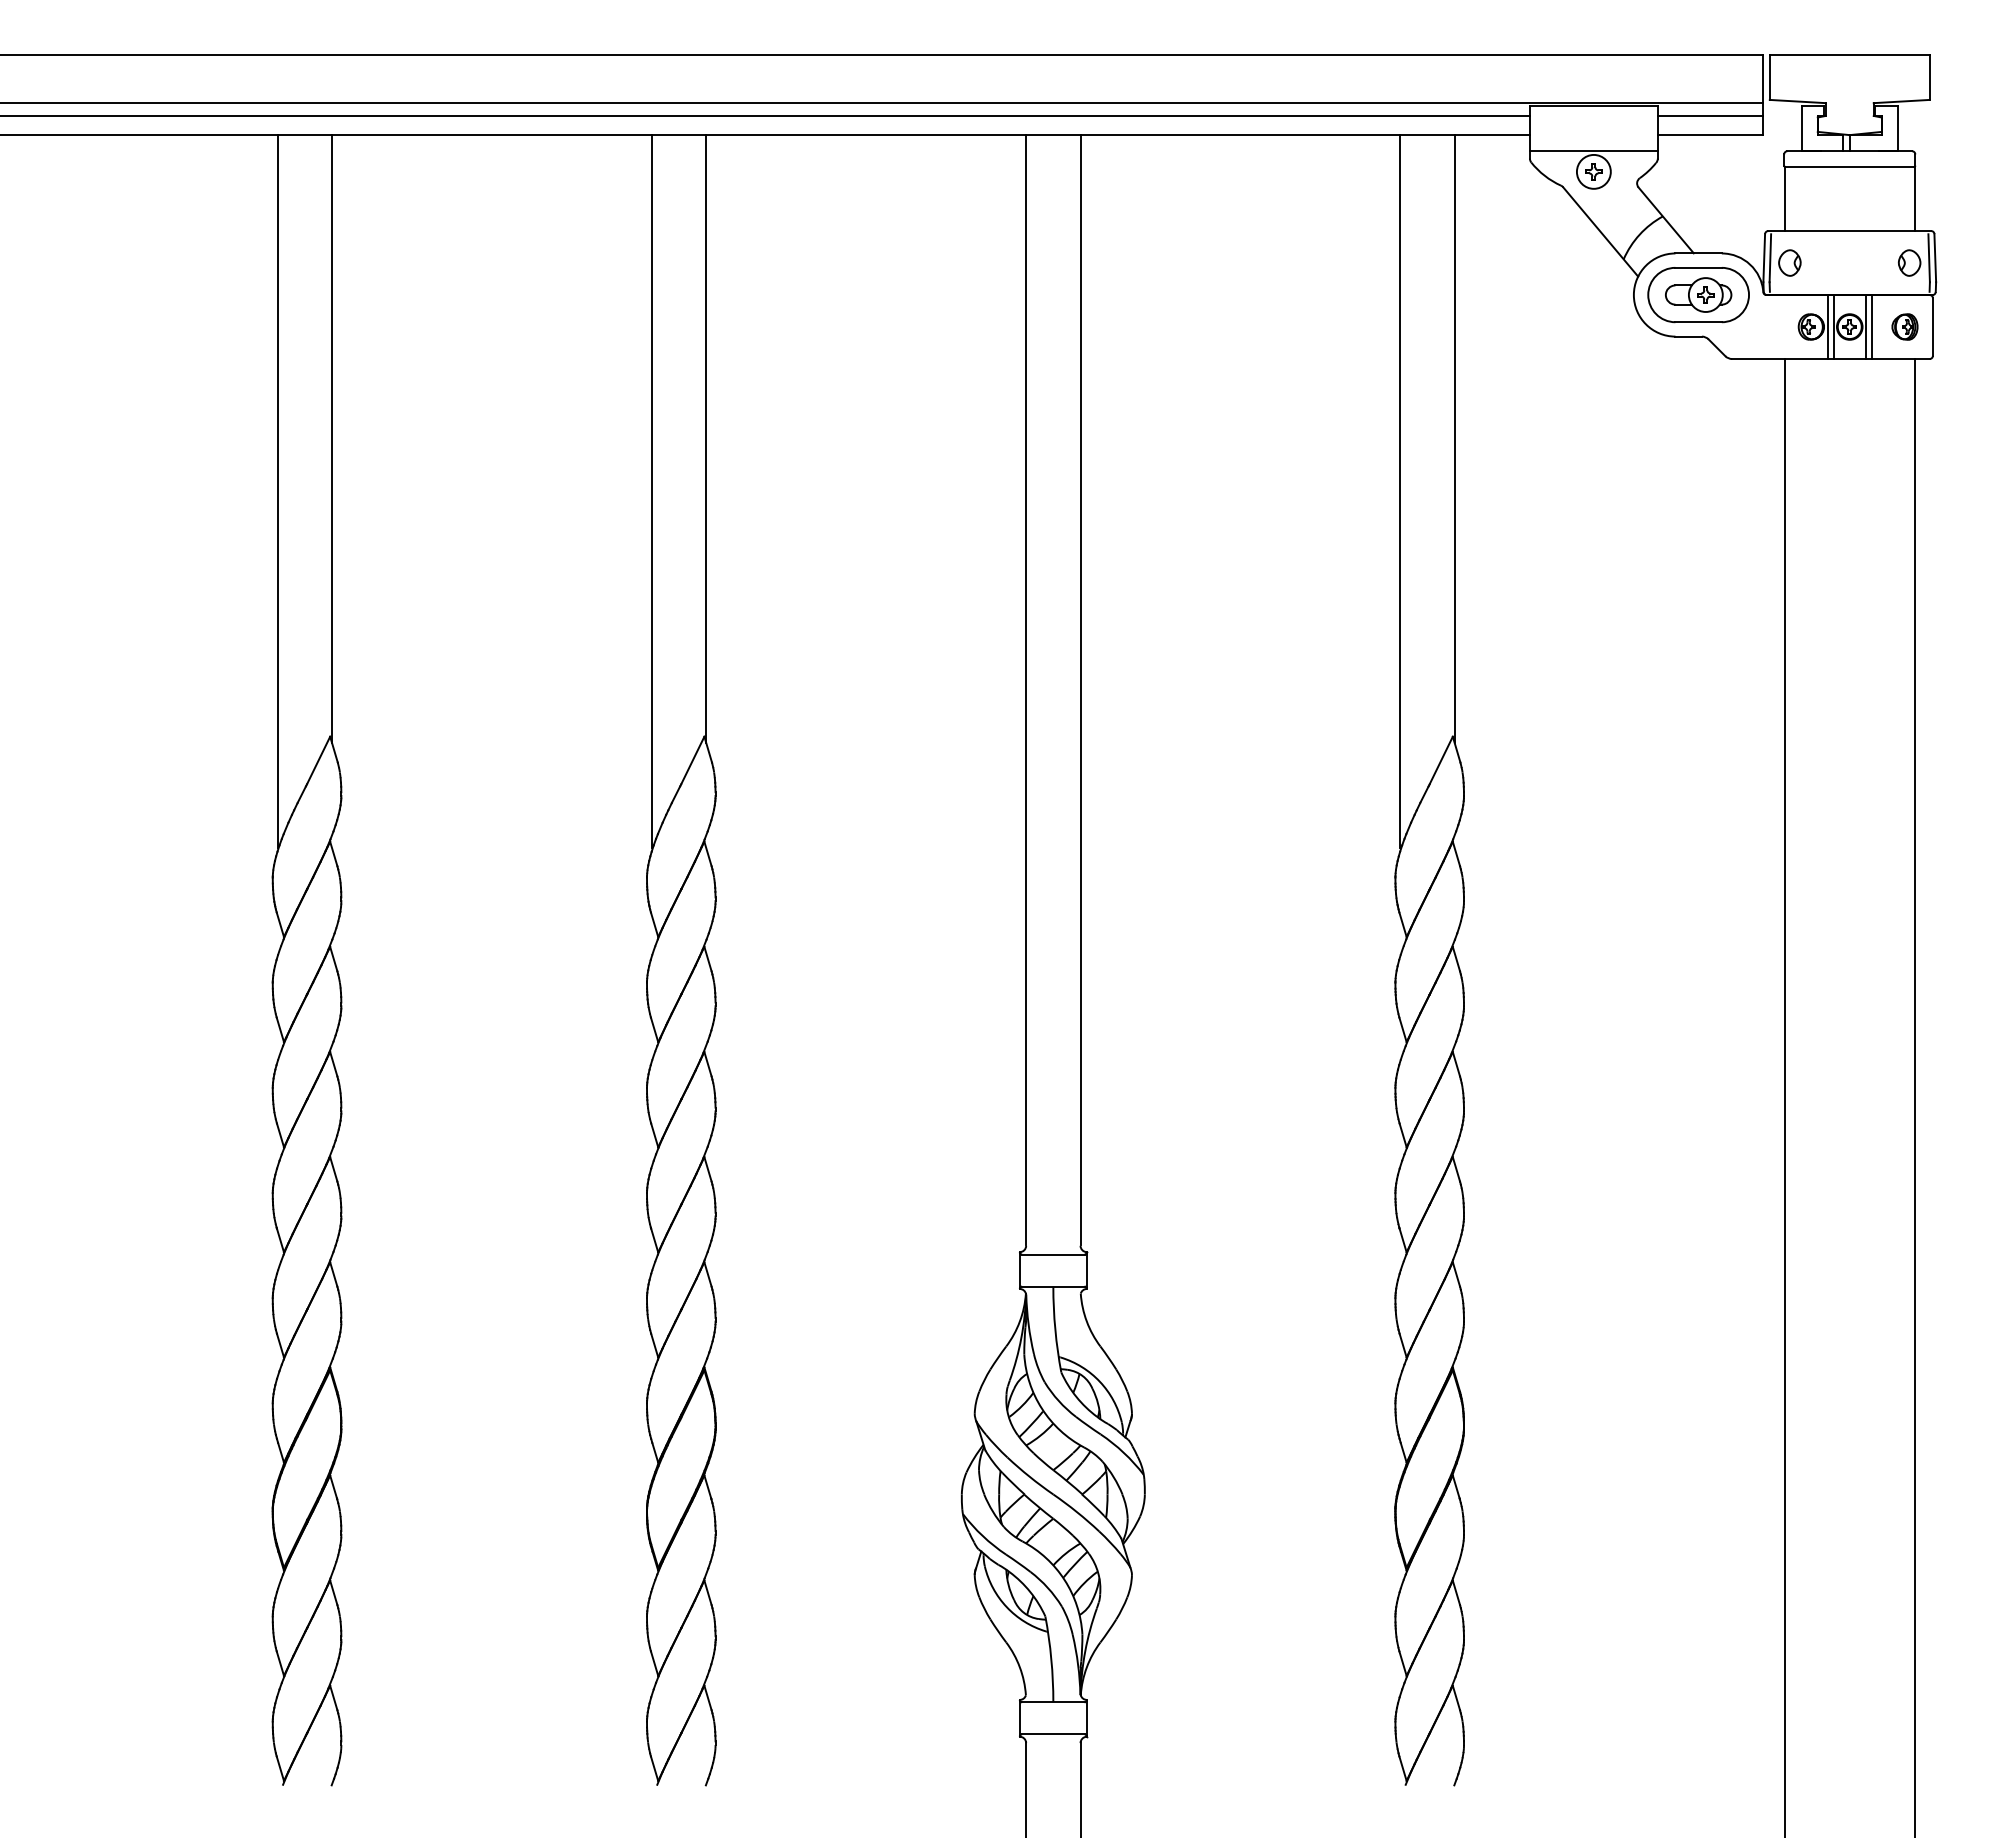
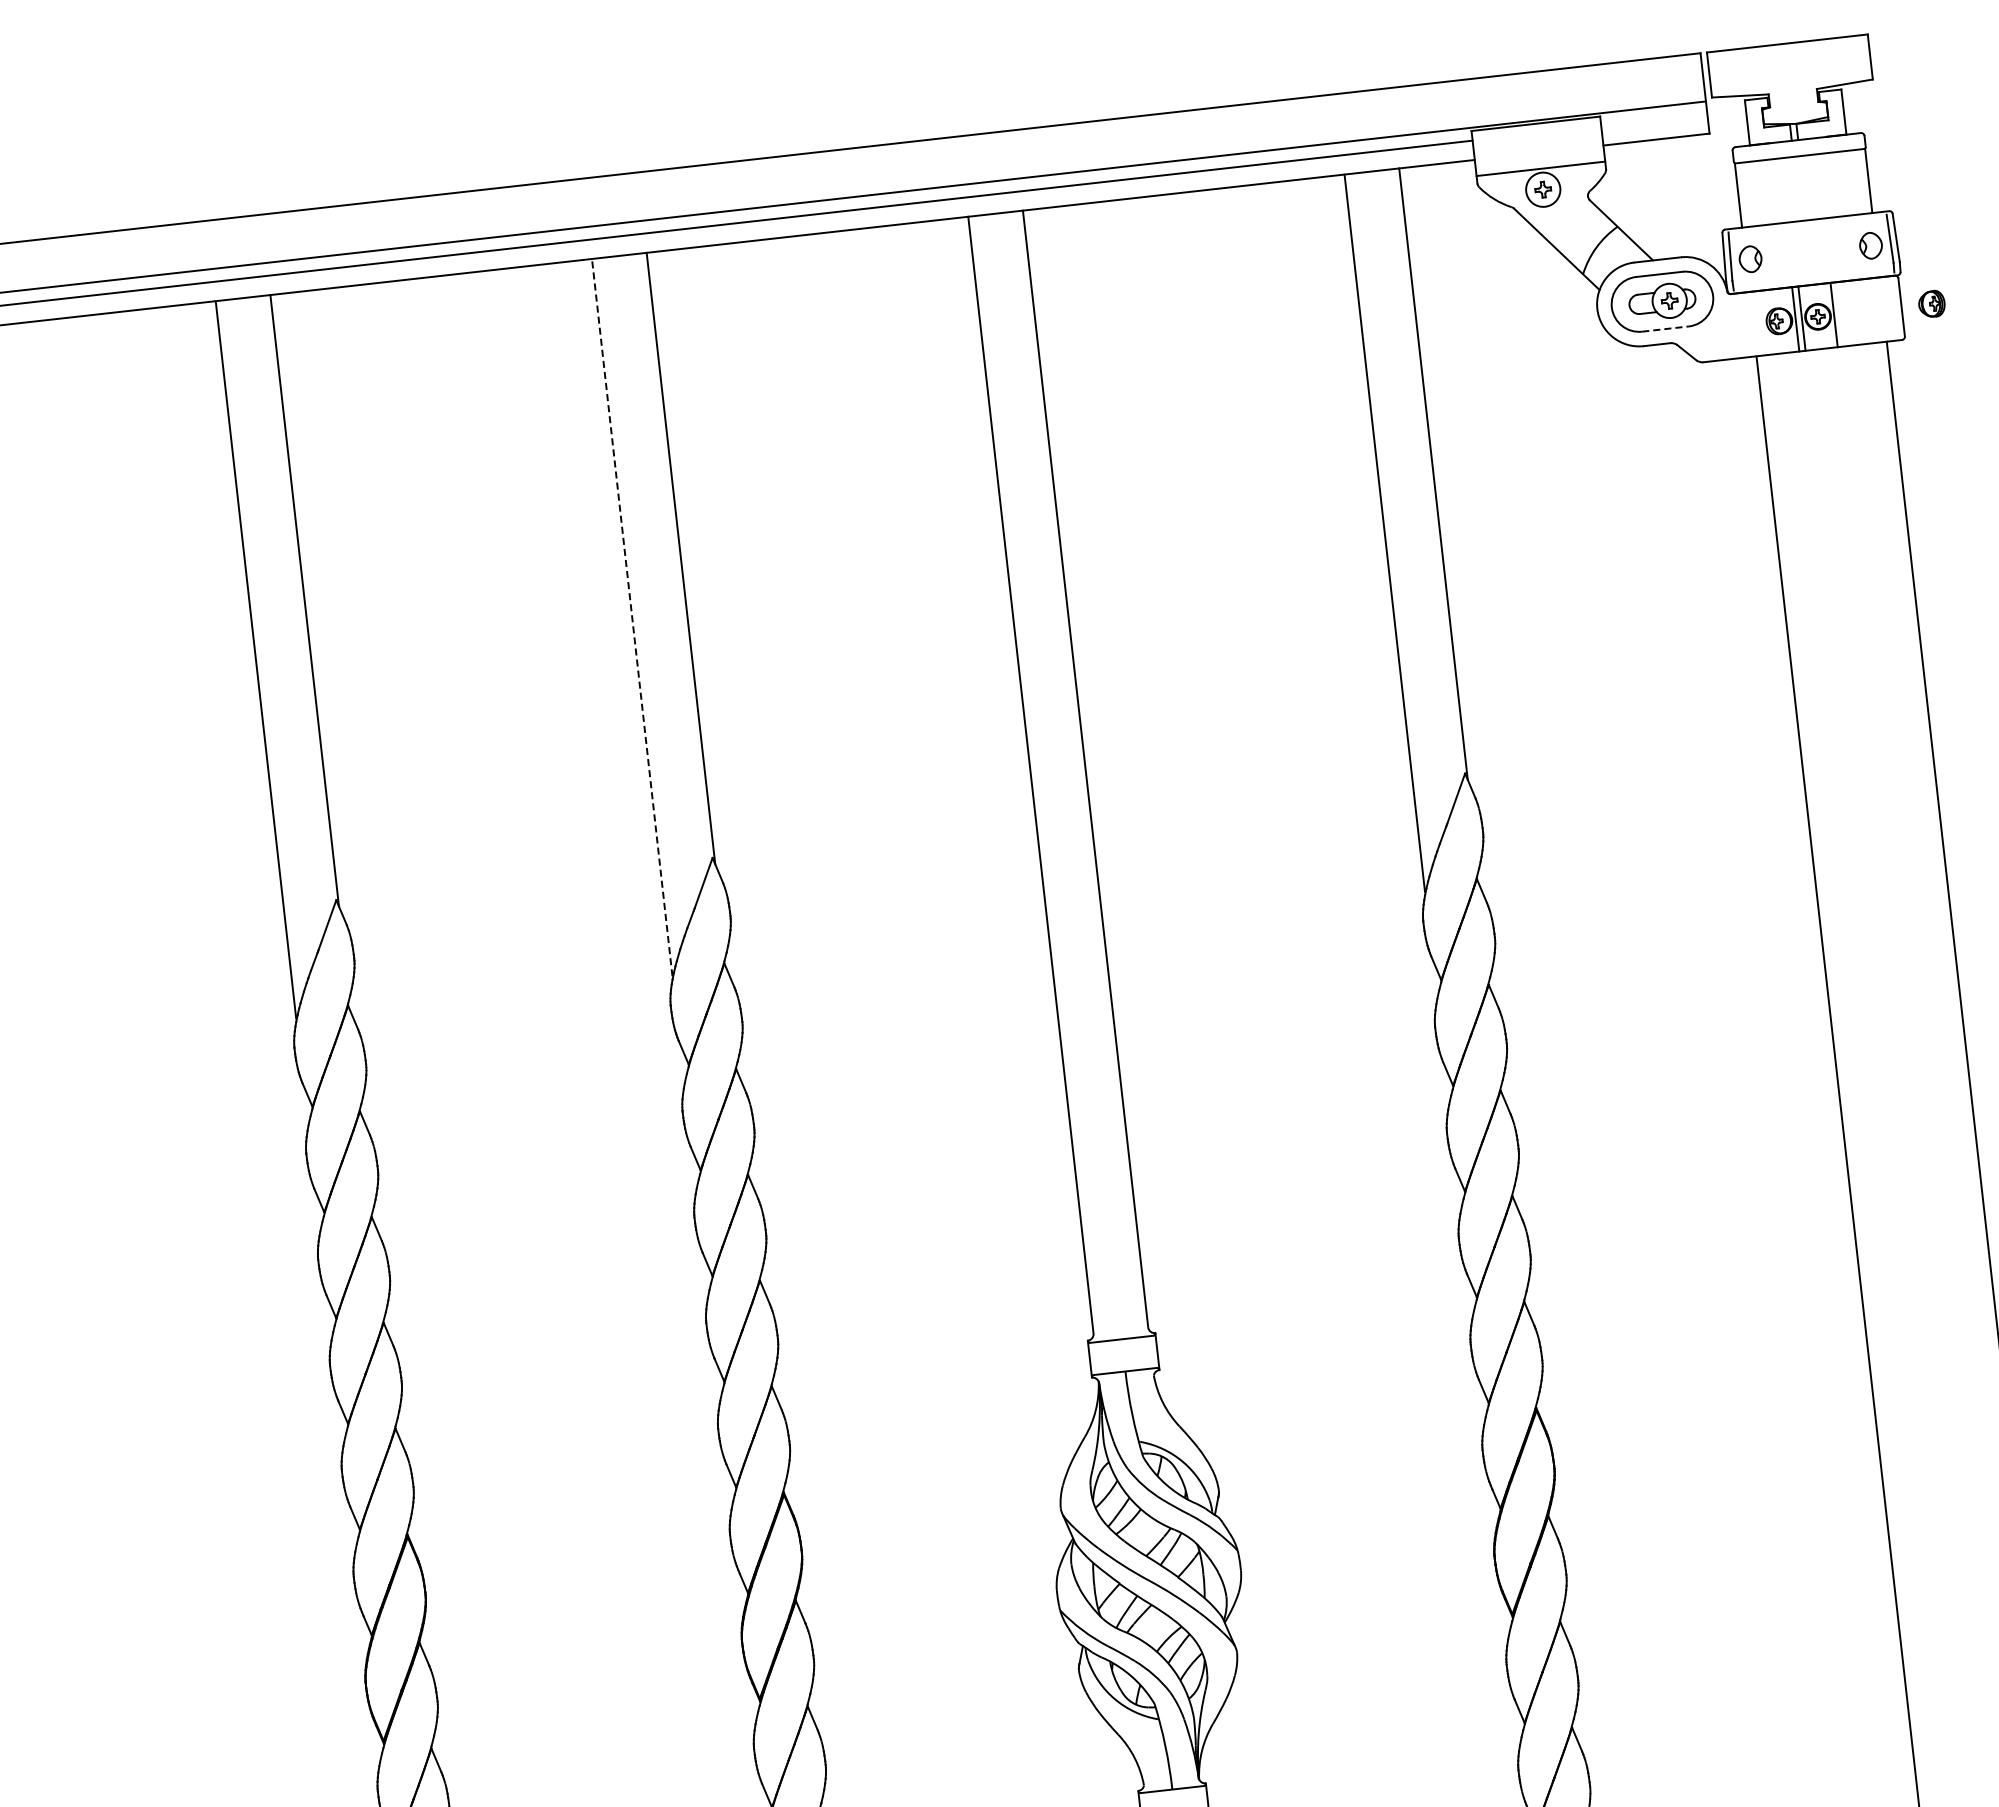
line: (1710, 115) -> (1654, 119), removed
line: (1699, 322) -> (1666, 329), solid -> dashed
part: (1904, 326) -> (1931, 303), moved
line: (1871, 327) -> (1839, 314), removed
line: (651, 491) -> (631, 617), solid -> dashed

